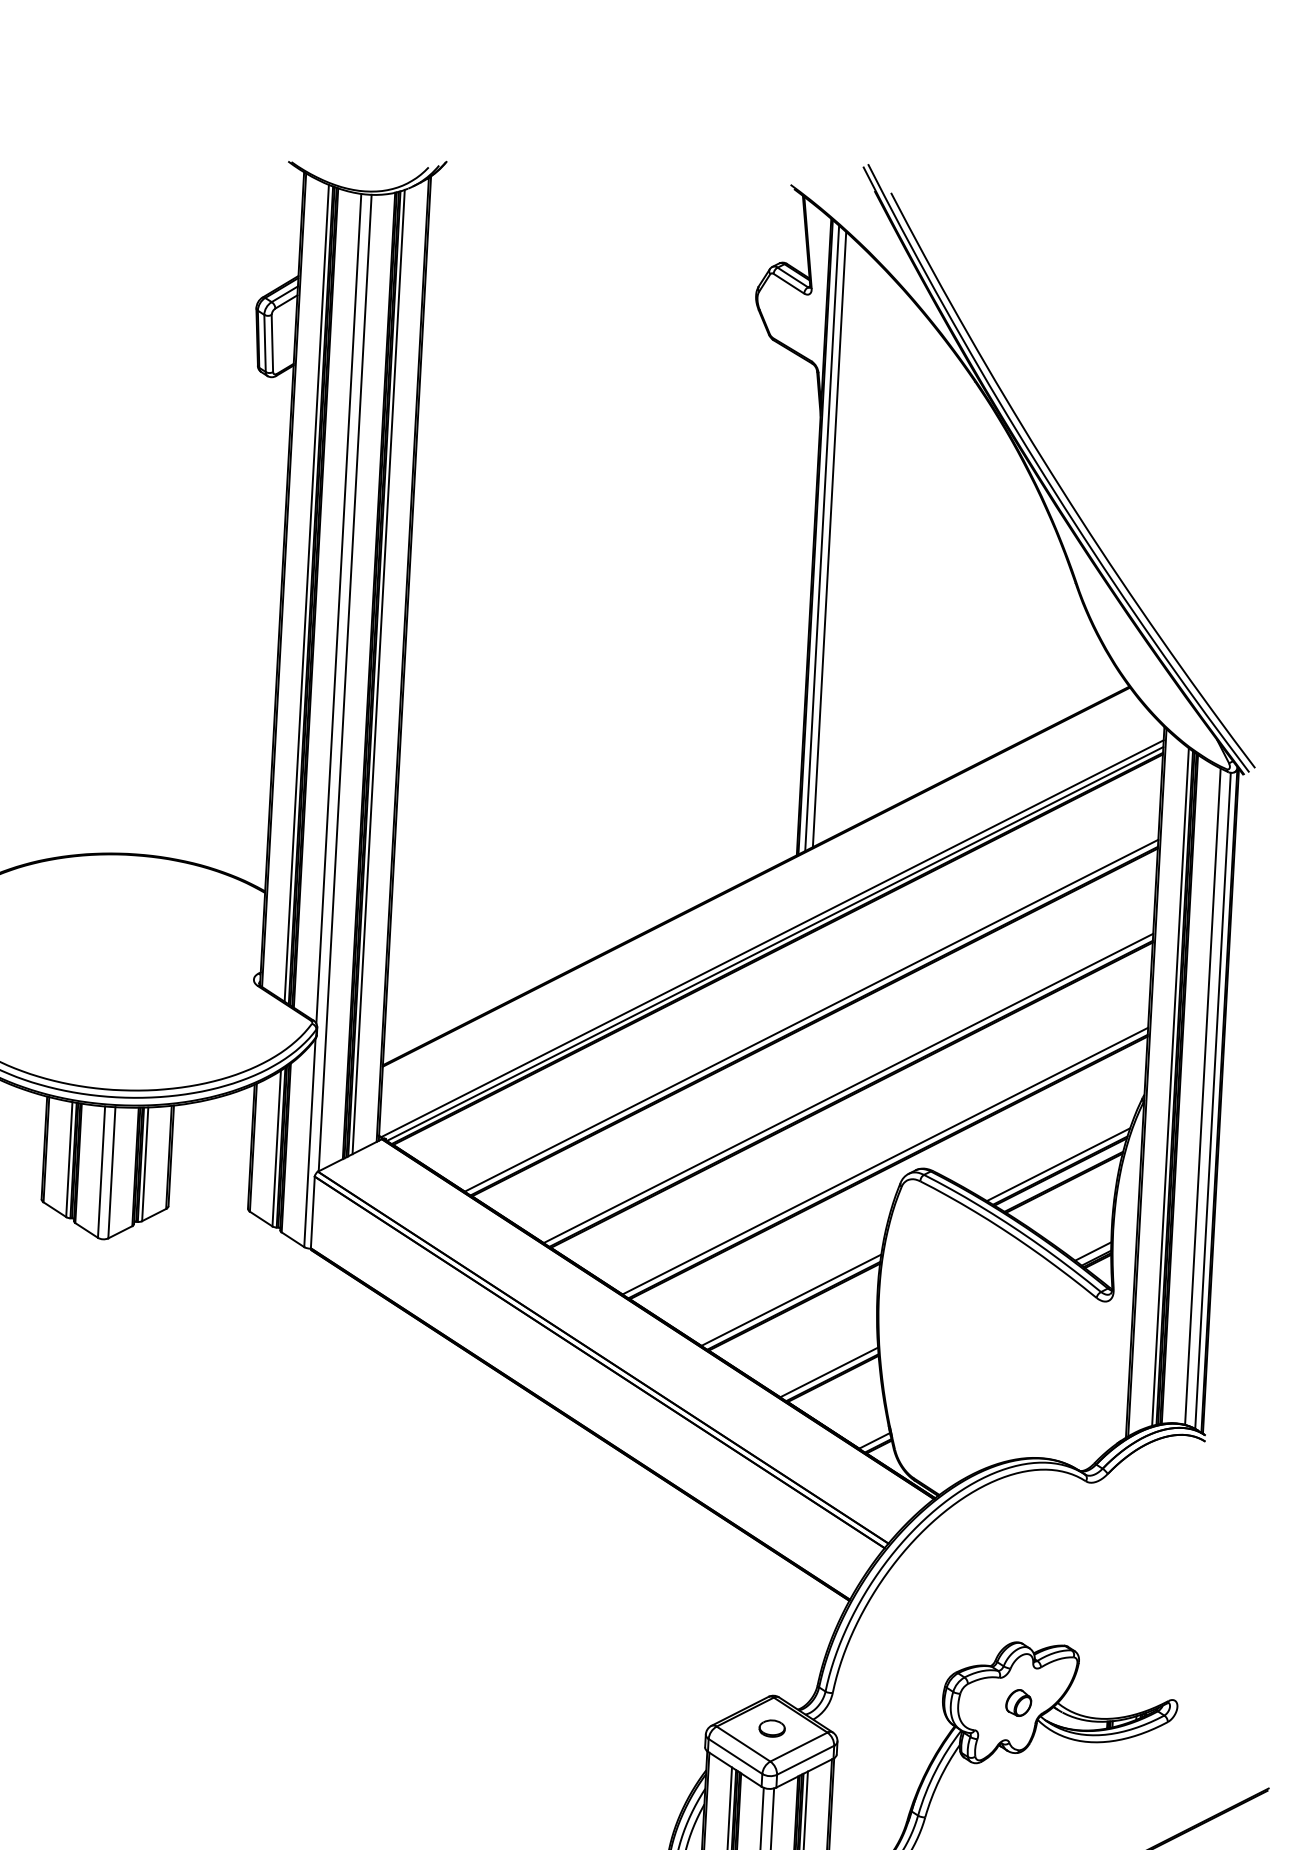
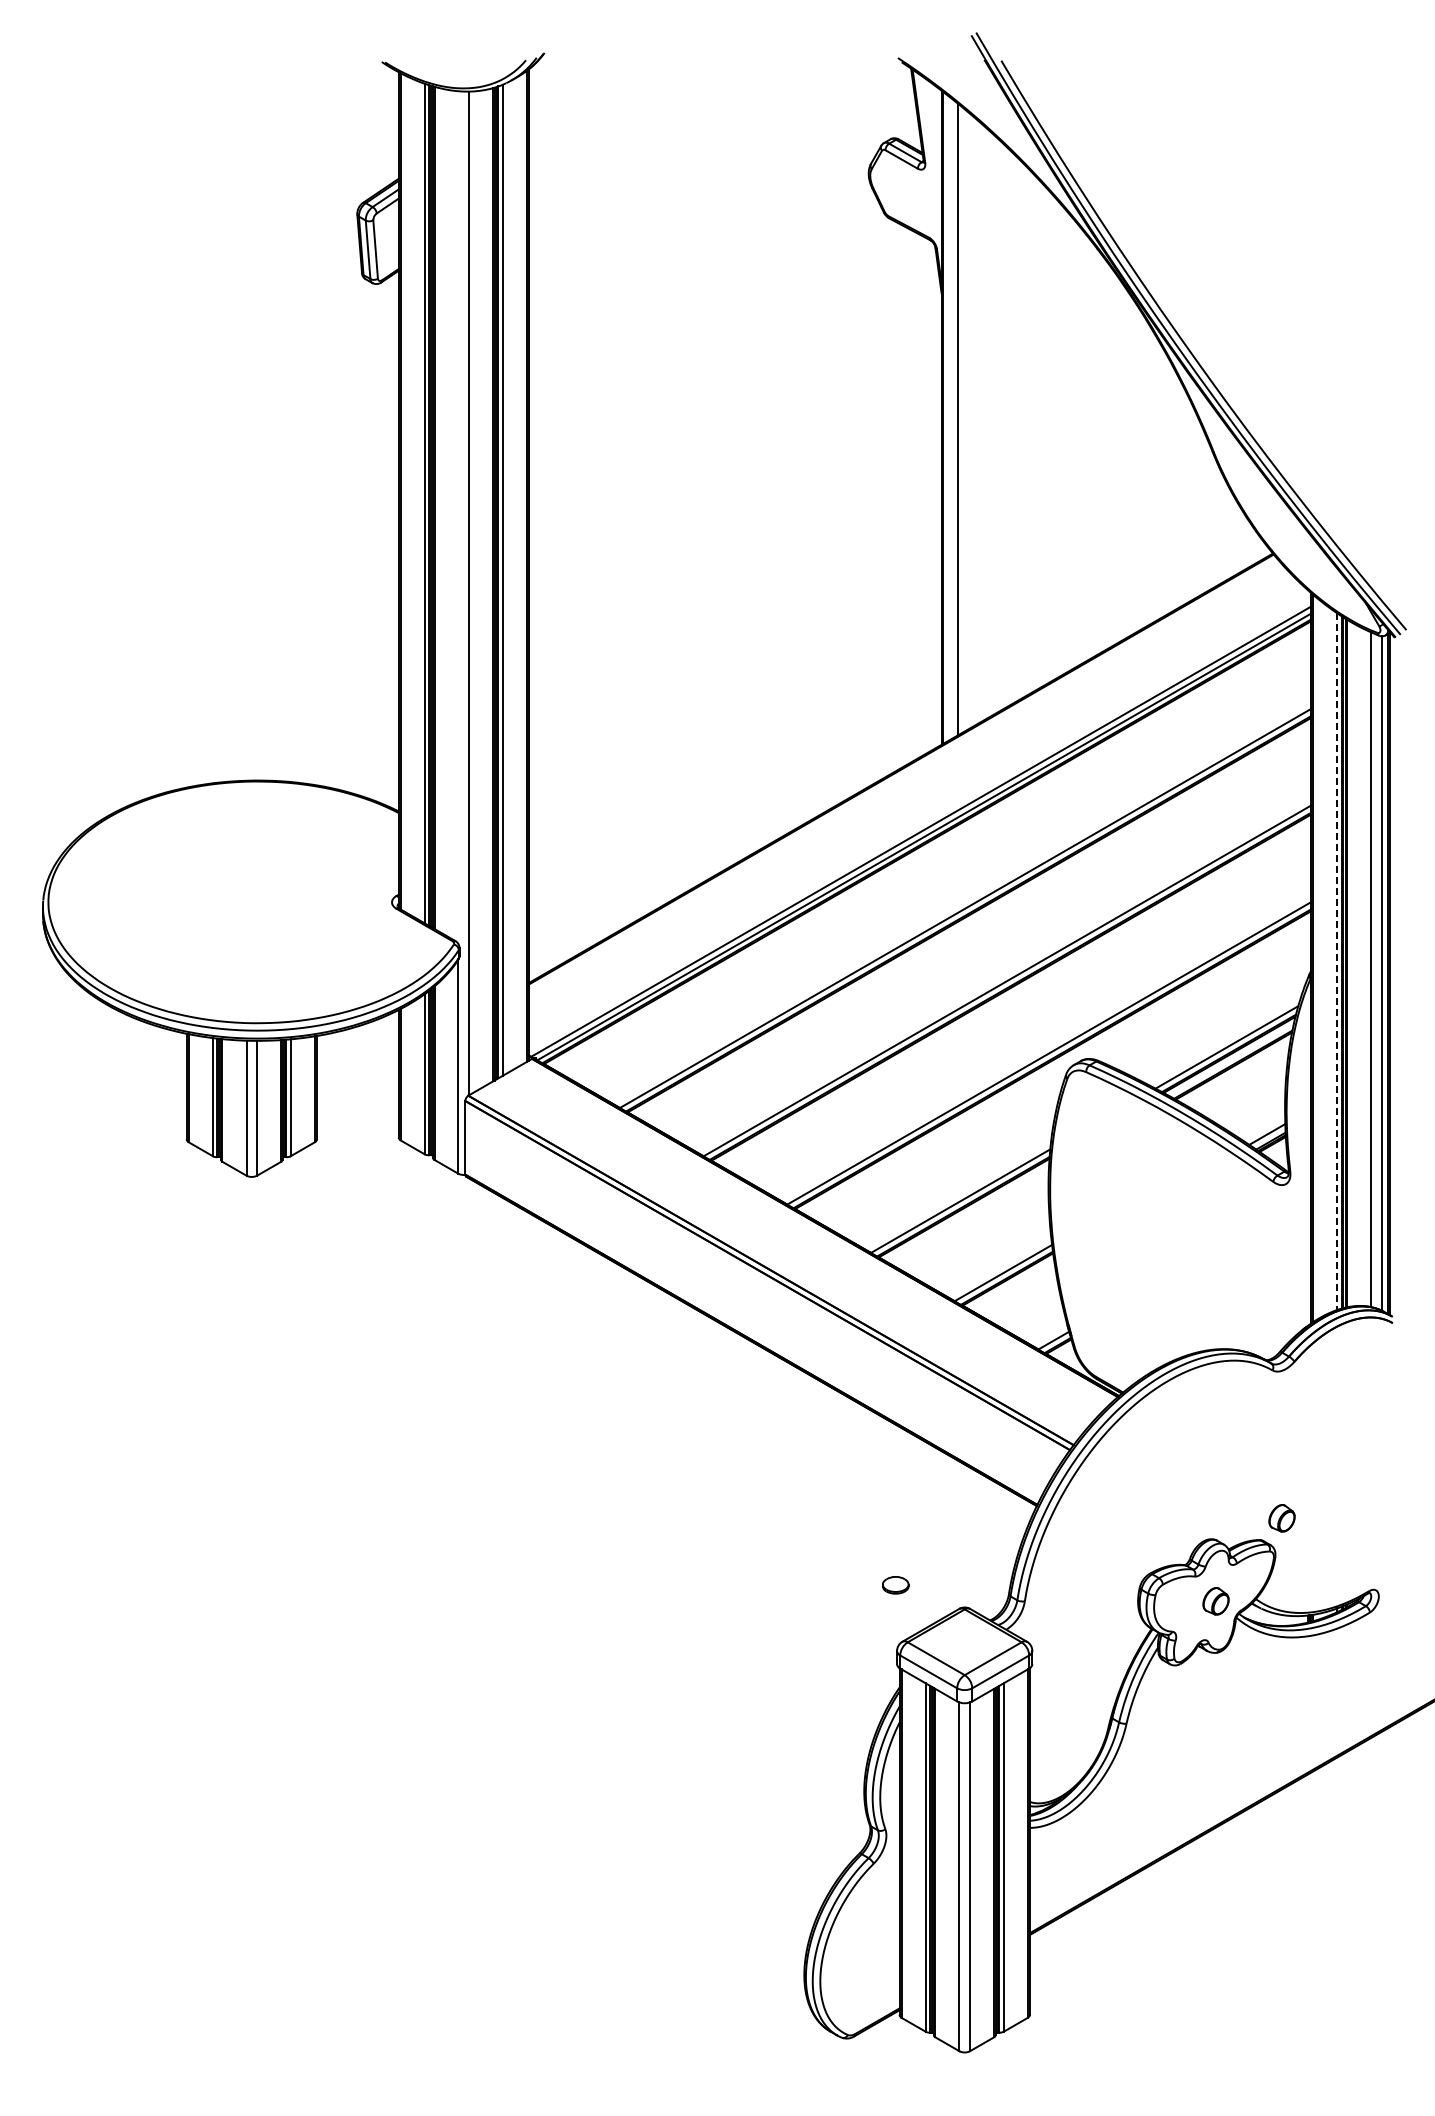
line: (821, 538) -> (949, 418), removed
line: (338, 608) -> (458, 517), removed
line: (1170, 1087) -> (1337, 962), solid -> dashed
part: (1086, 1625) -> (1281, 1518), added
part: (771, 1728) -> (895, 1585), moved

